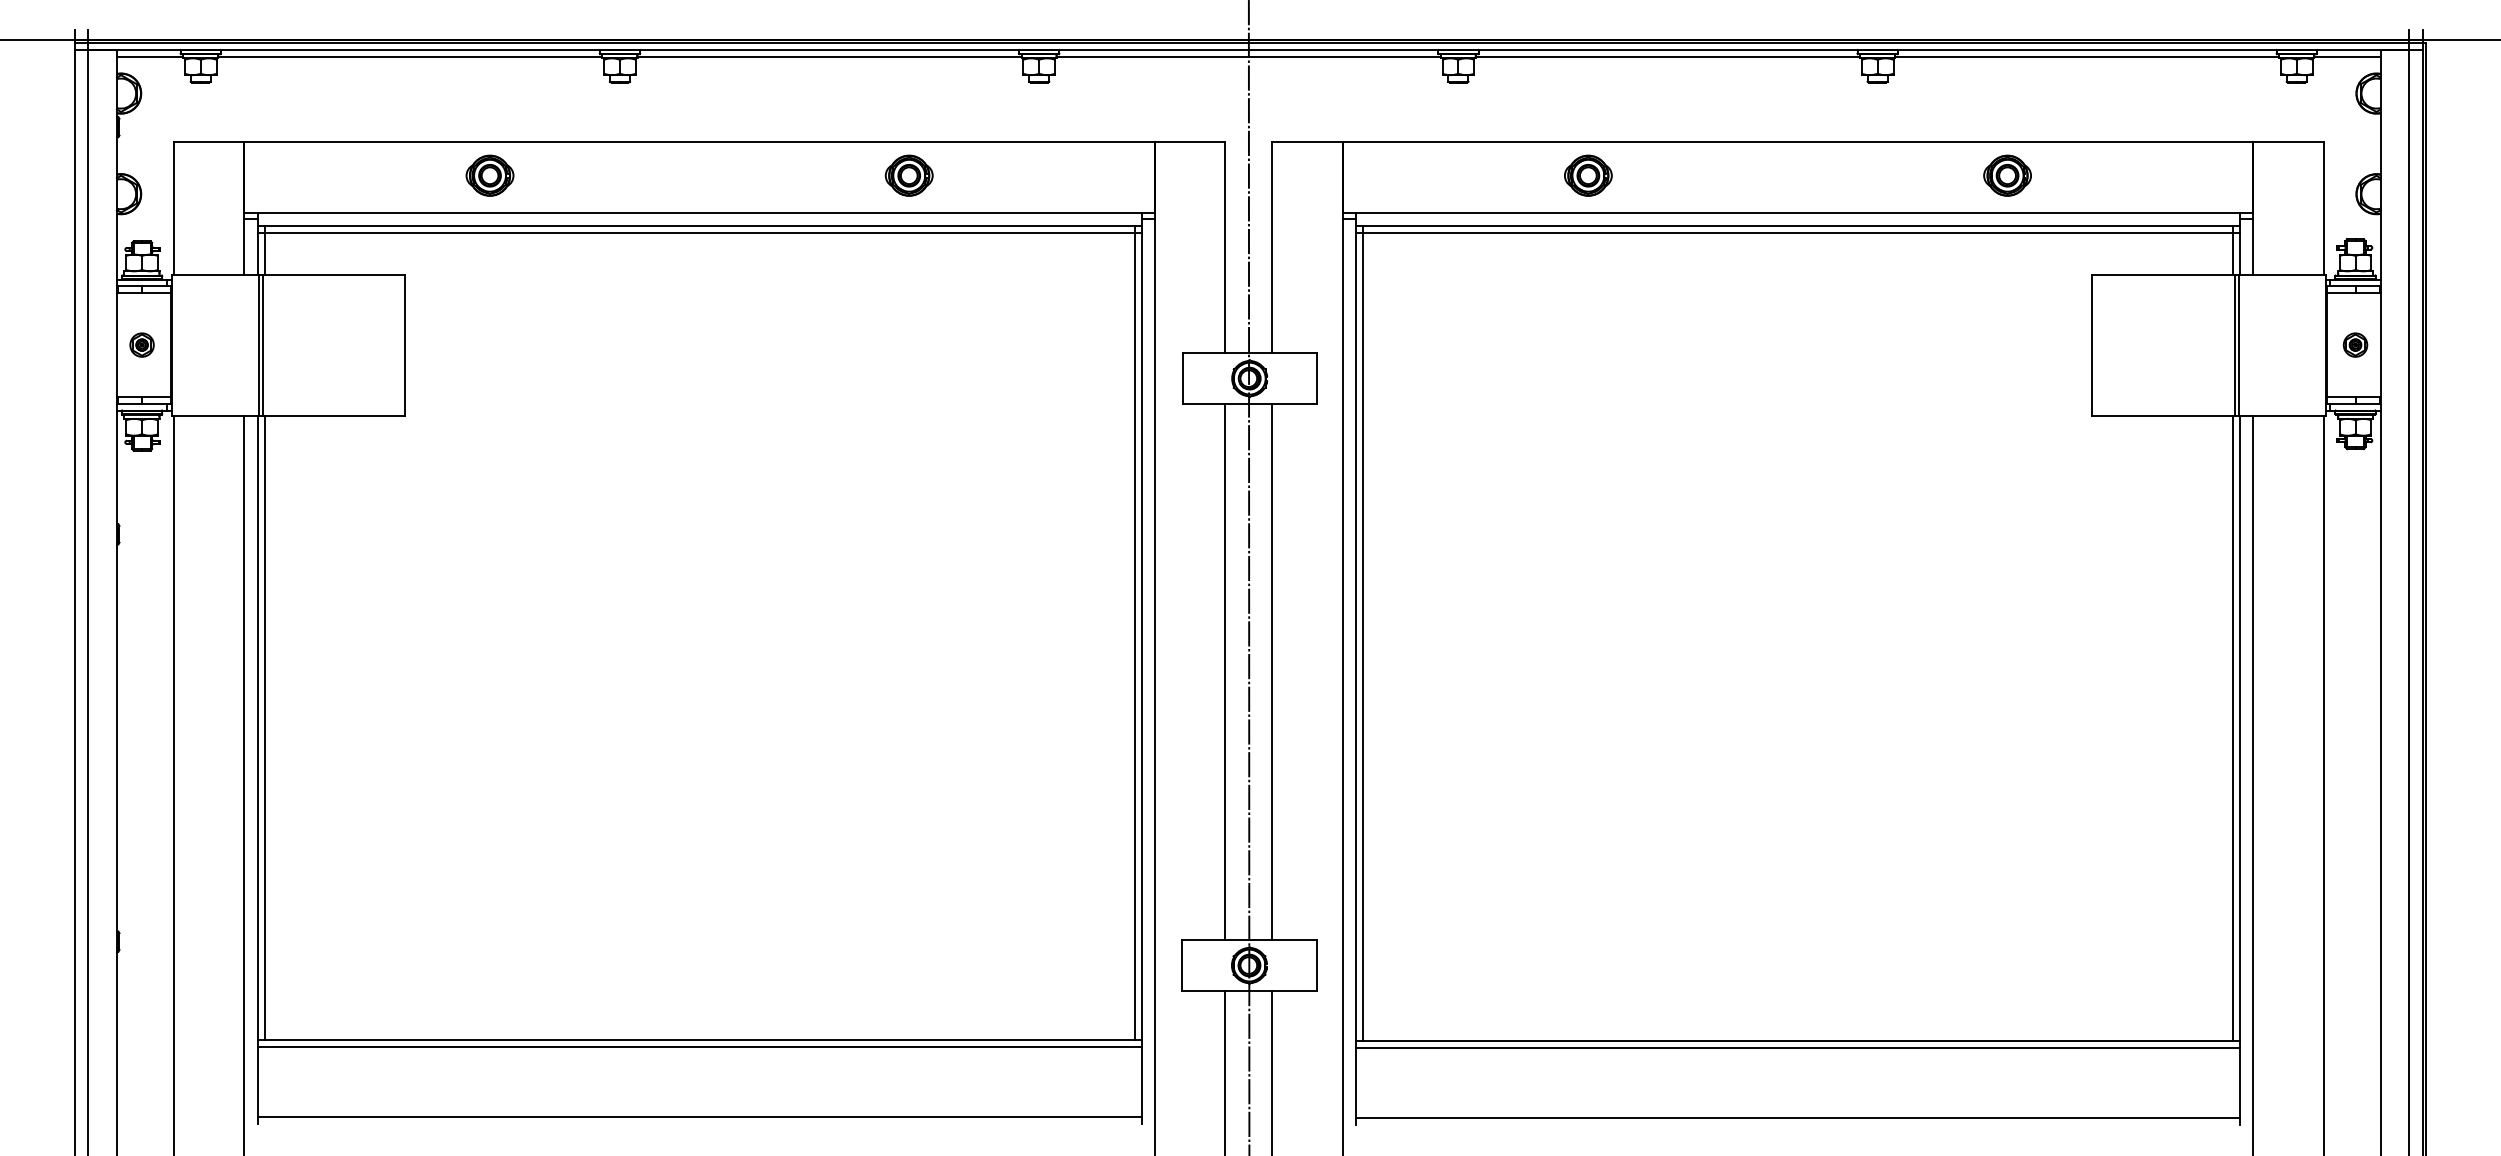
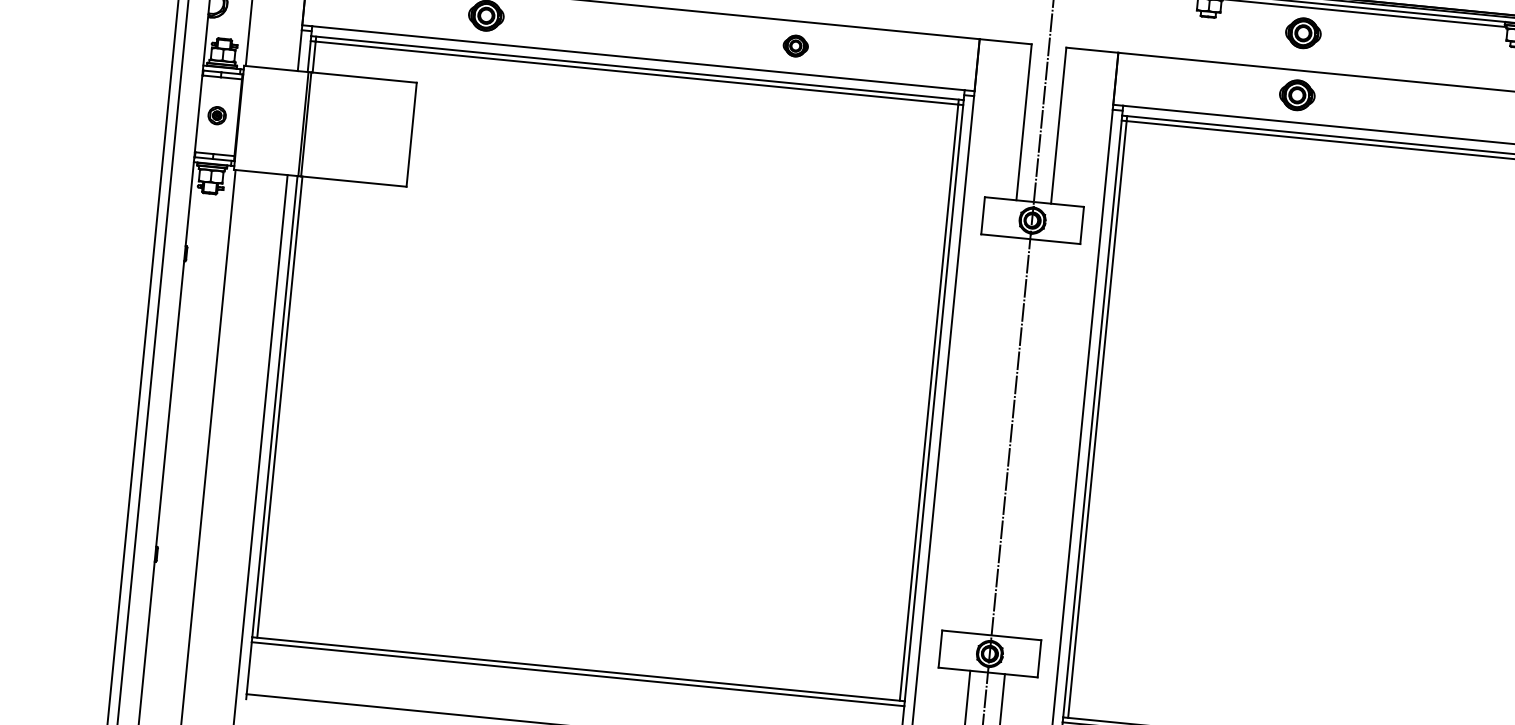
part: (1588, 91) -> (1303, 33), added
part: (908, 175) -> (795, 45), size x0.7
line: (1225, 671) -> (993, 435), removed
line: (1272, 671) -> (1028, 438), removed

